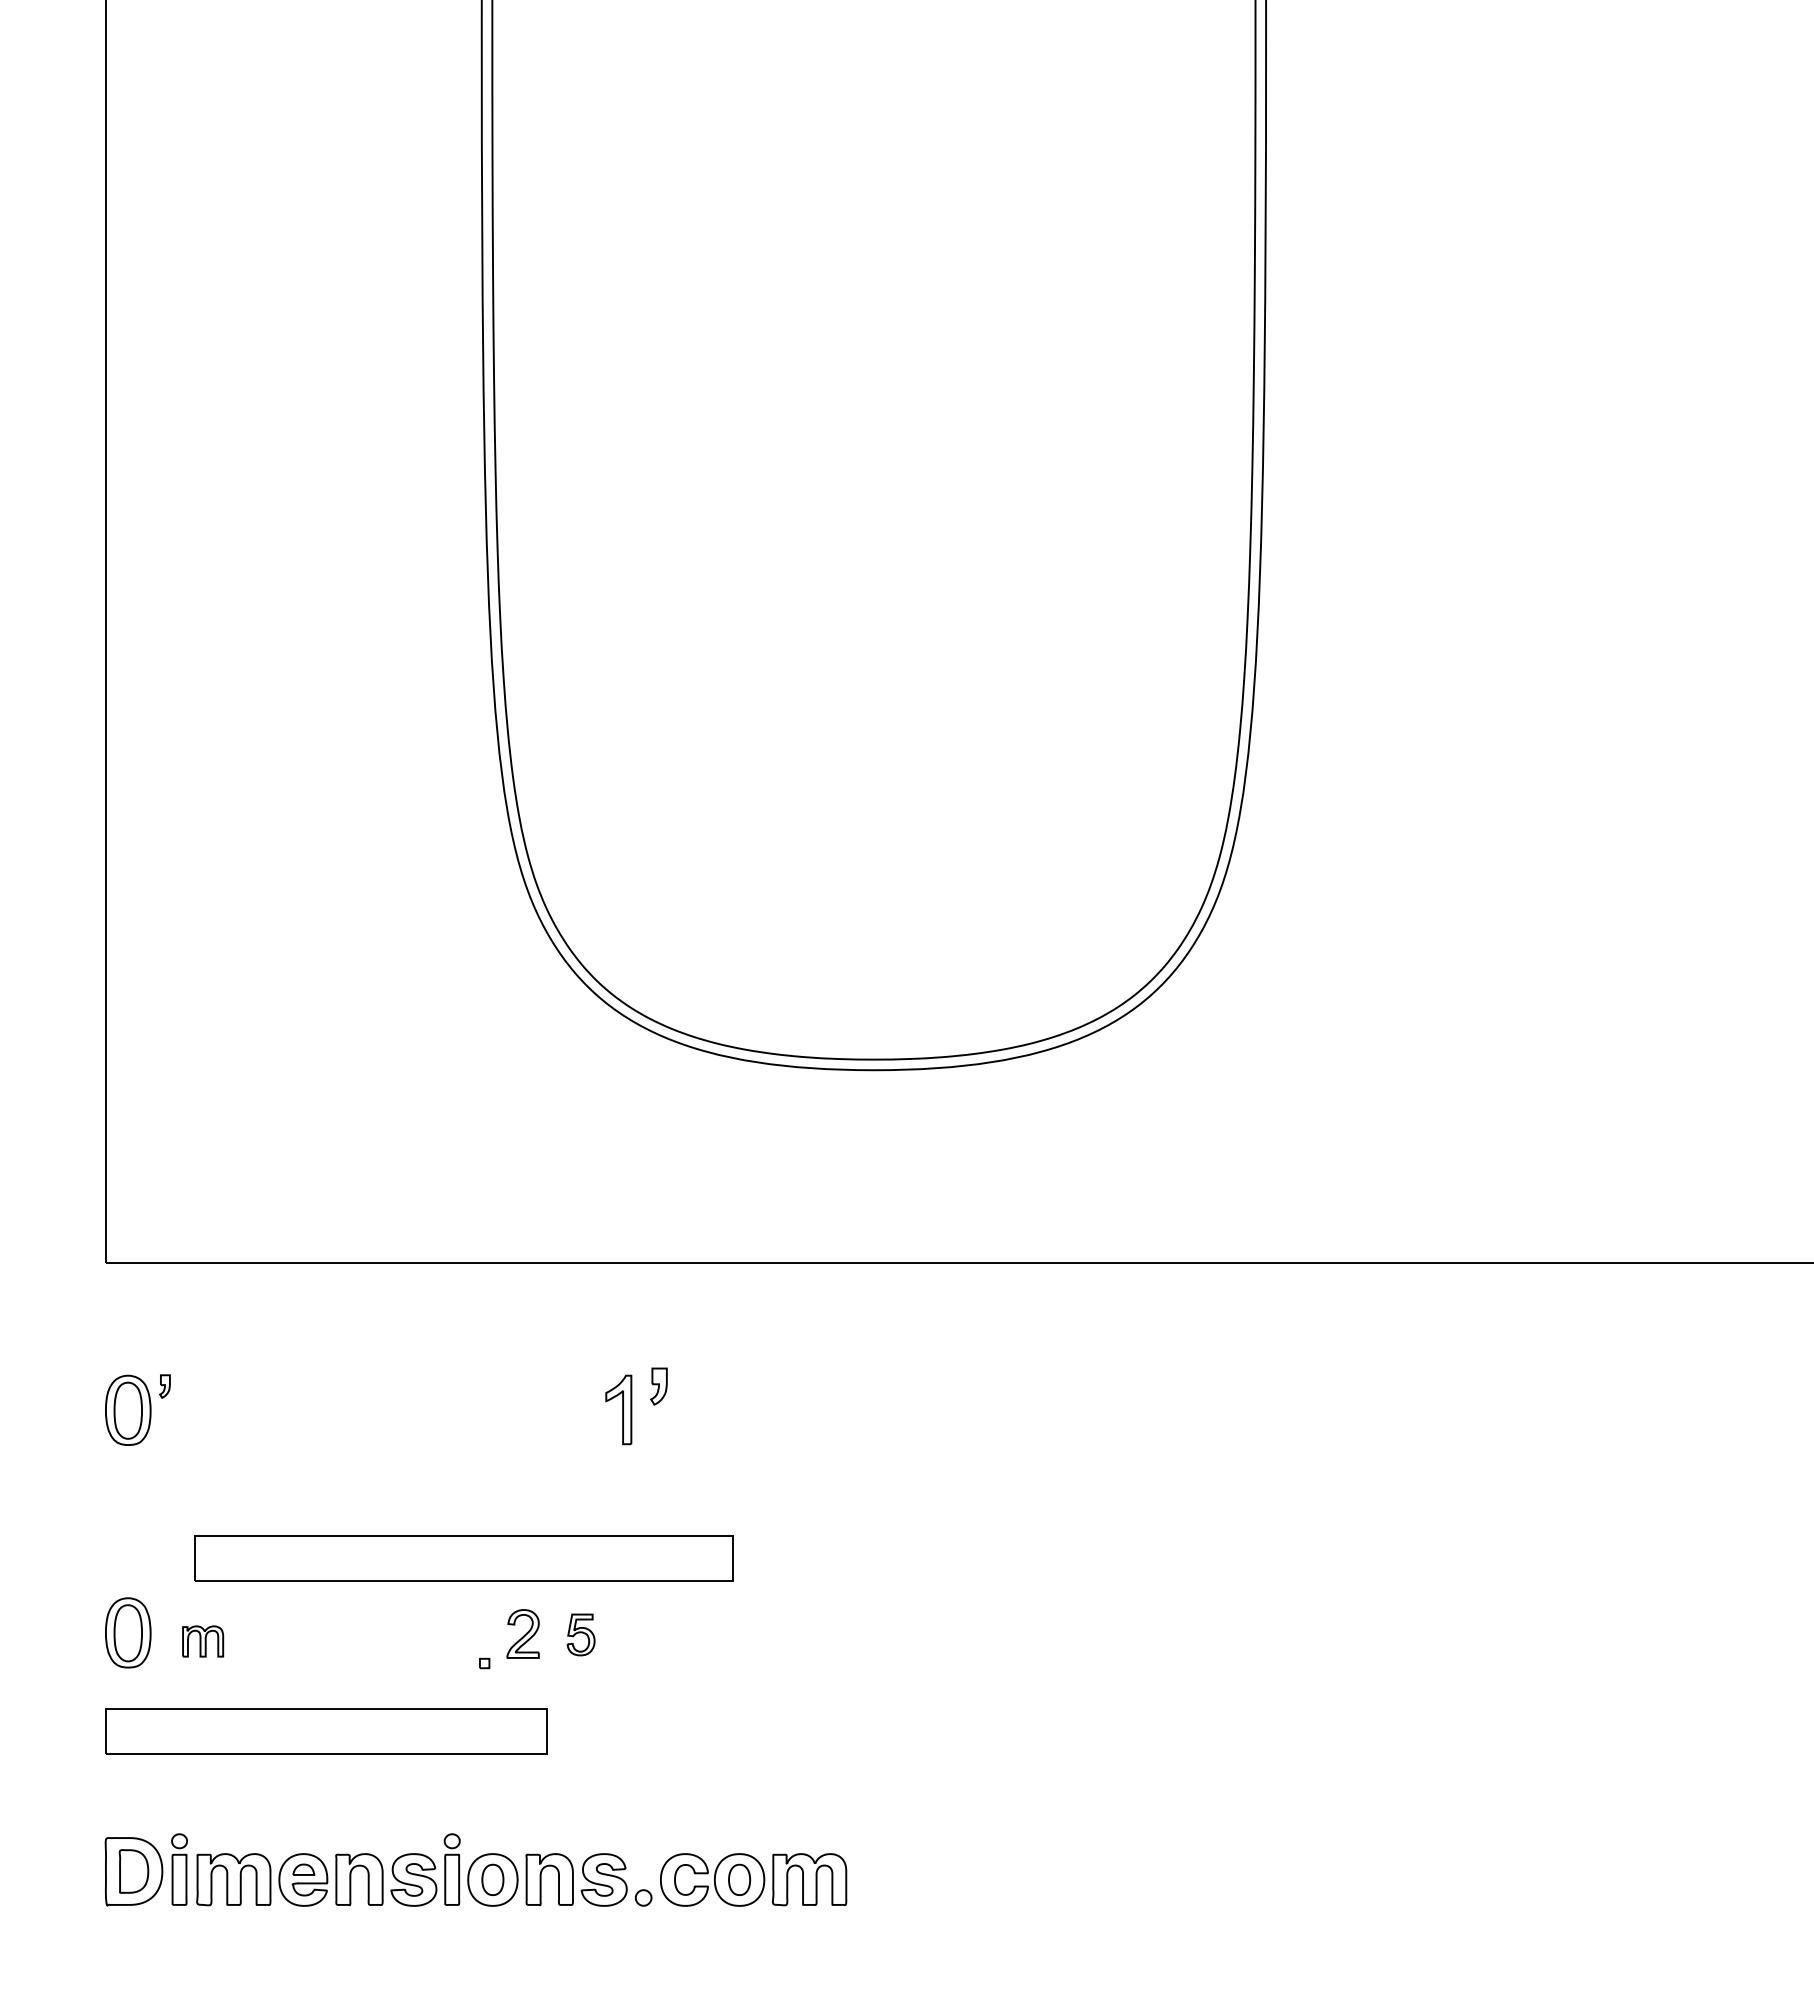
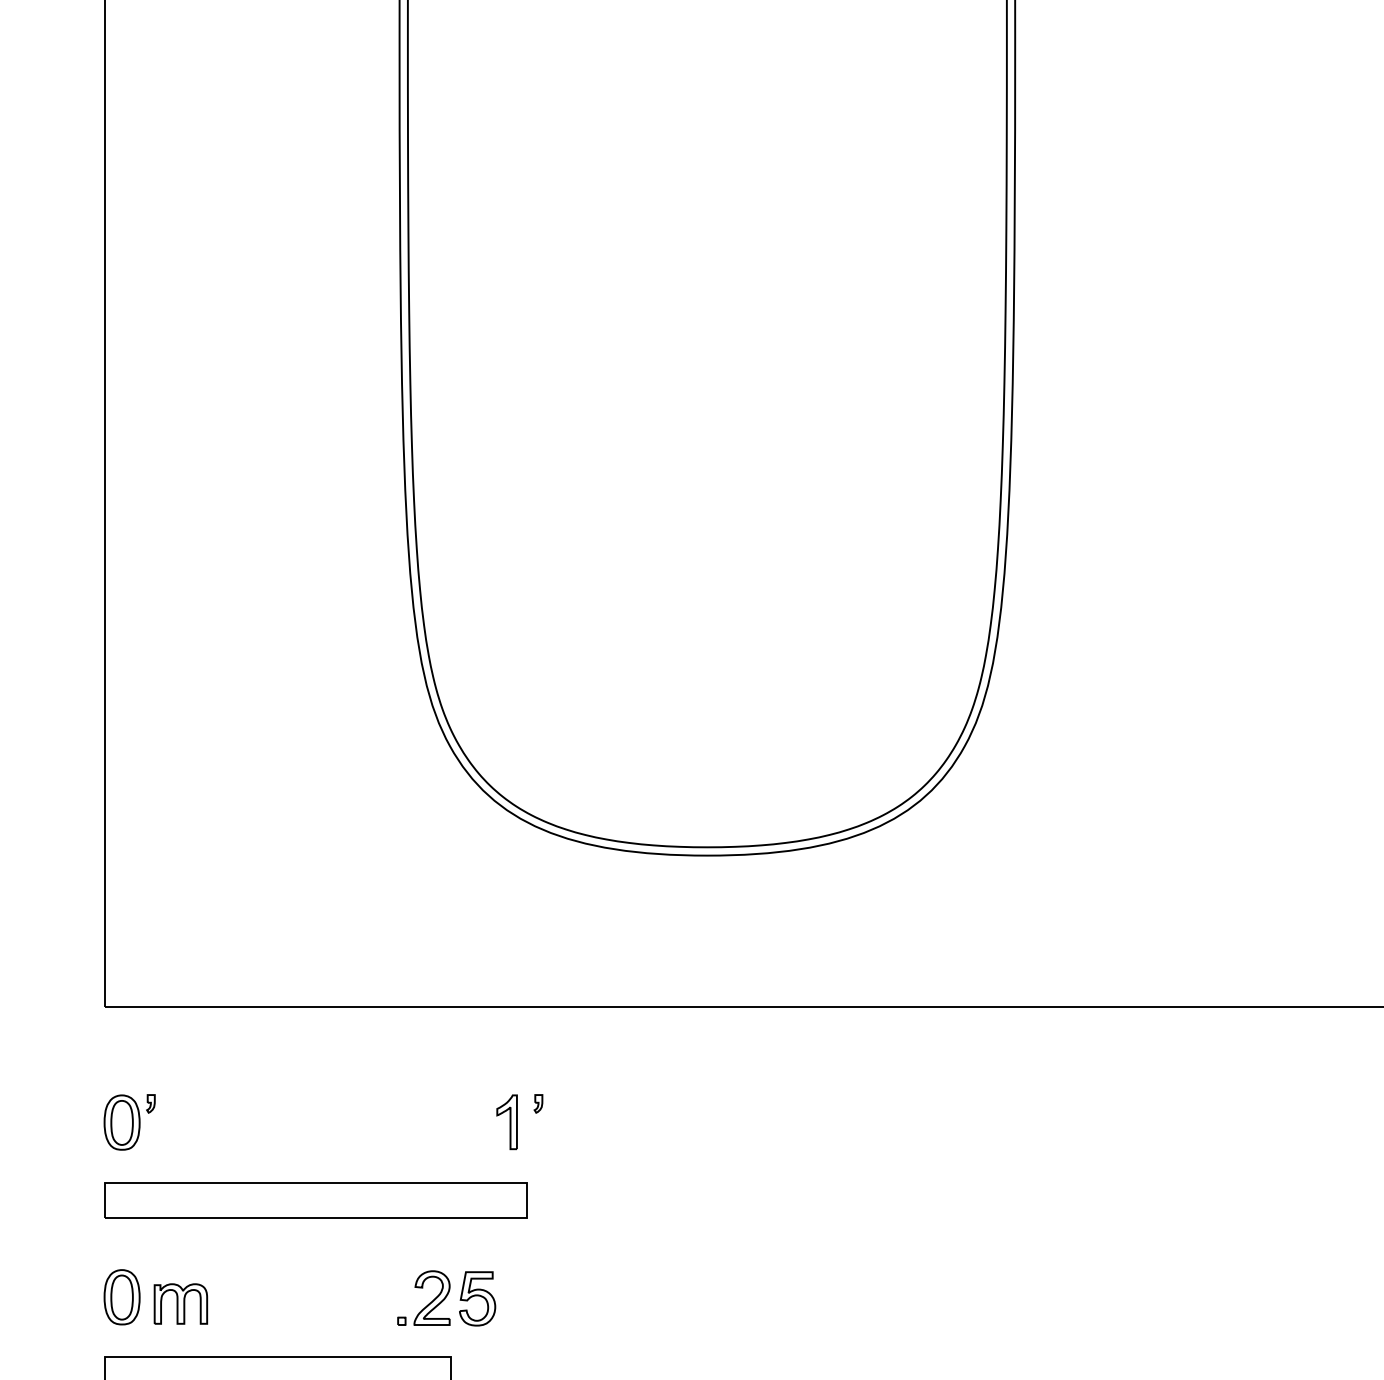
part: (658, 1386) -> (538, 1103), size x0.62
part: (463, 1558) -> (315, 1200), moved
part: (522, 1633) -> (431, 1297), size x1.43
part: (580, 1634) -> (477, 1298), size x1.67
part: (202, 1641) -> (180, 1304), size x1.67

